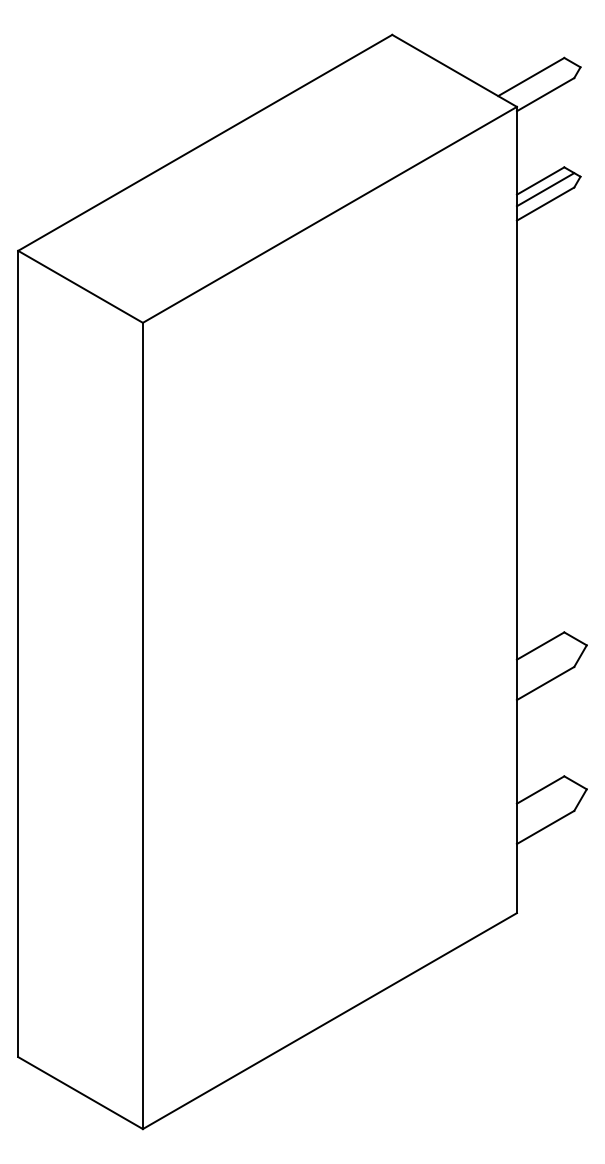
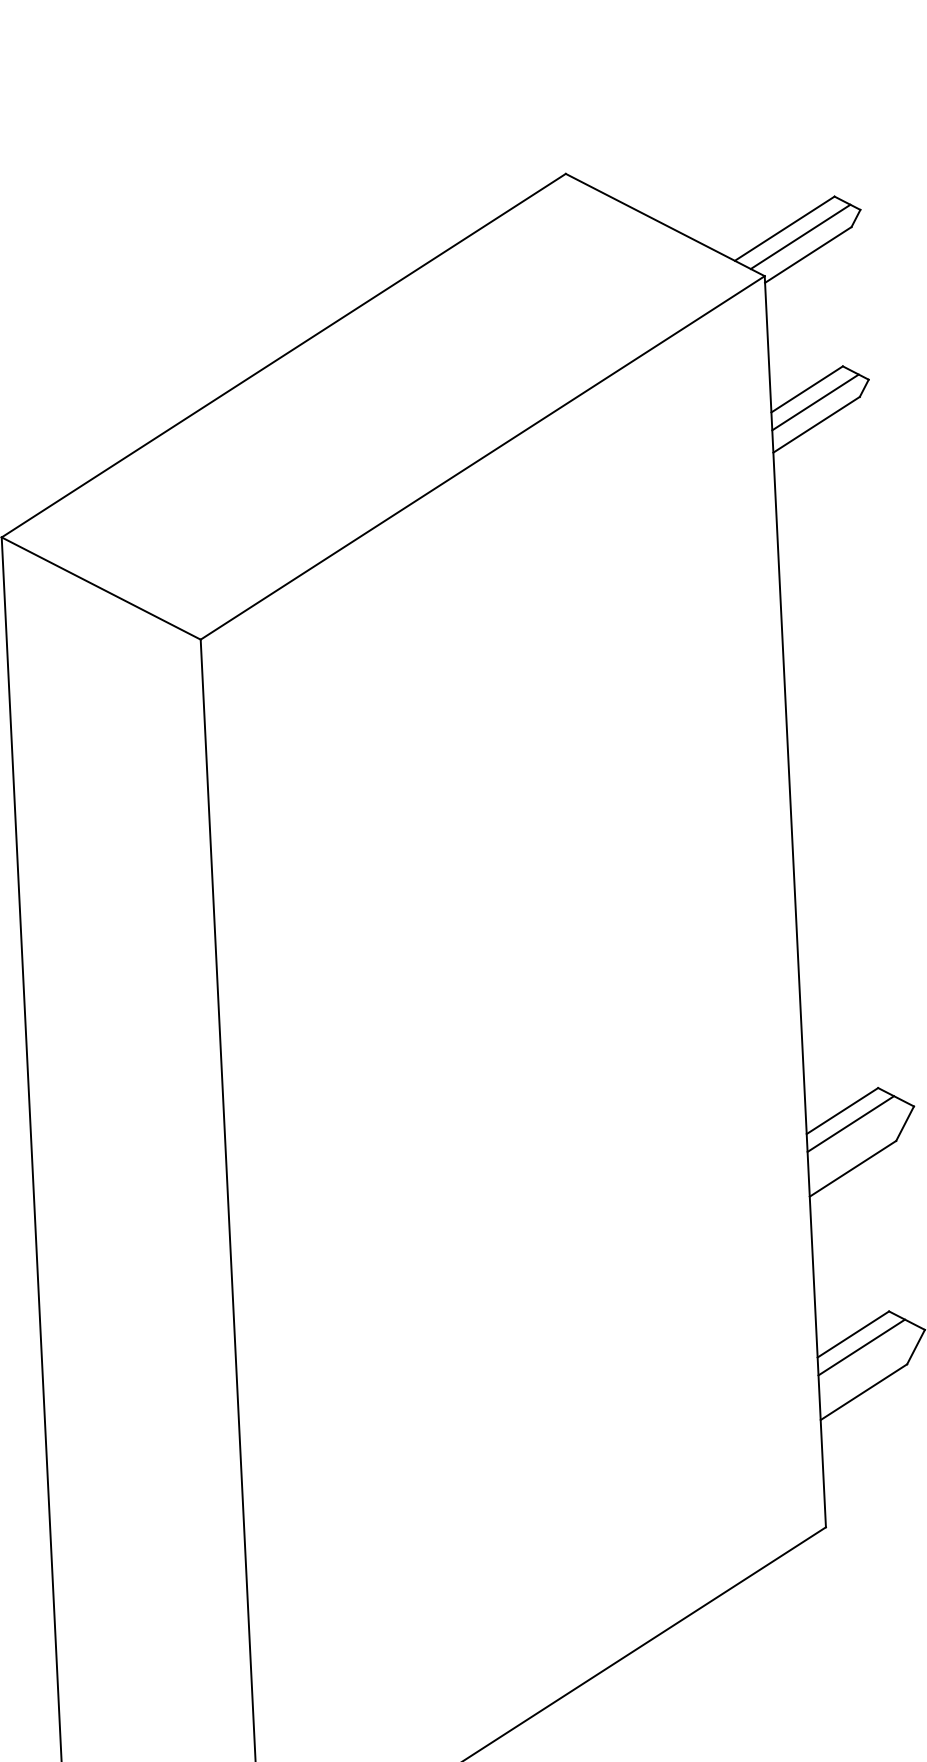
line: (541, 82) -> (800, 236), added
line: (545, 654) -> (850, 1123), added
line: (545, 798) -> (861, 1347), added

